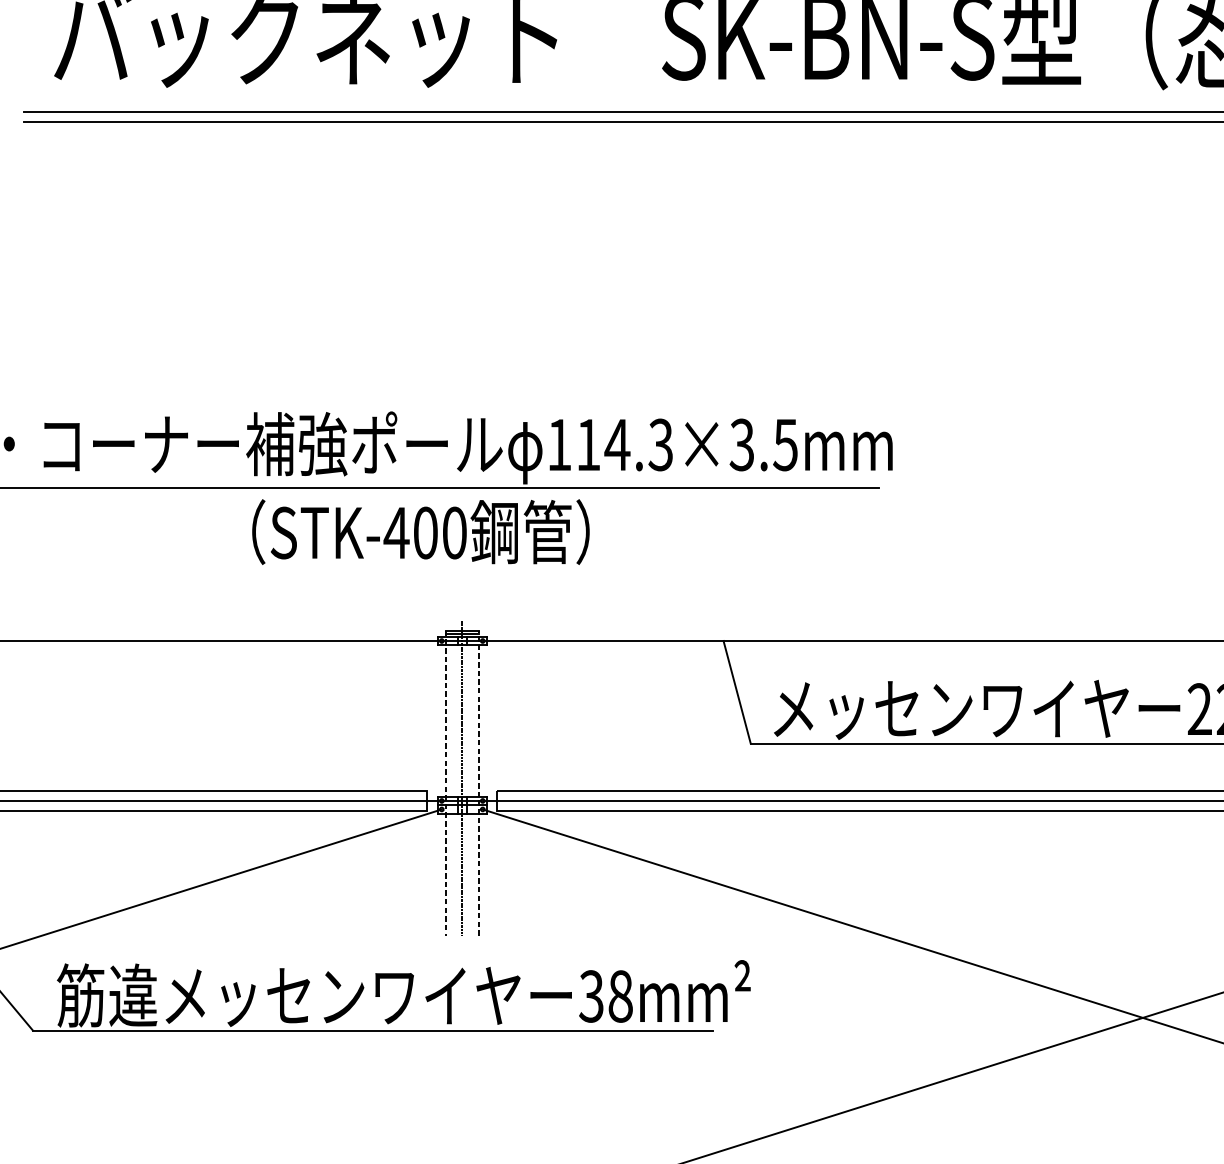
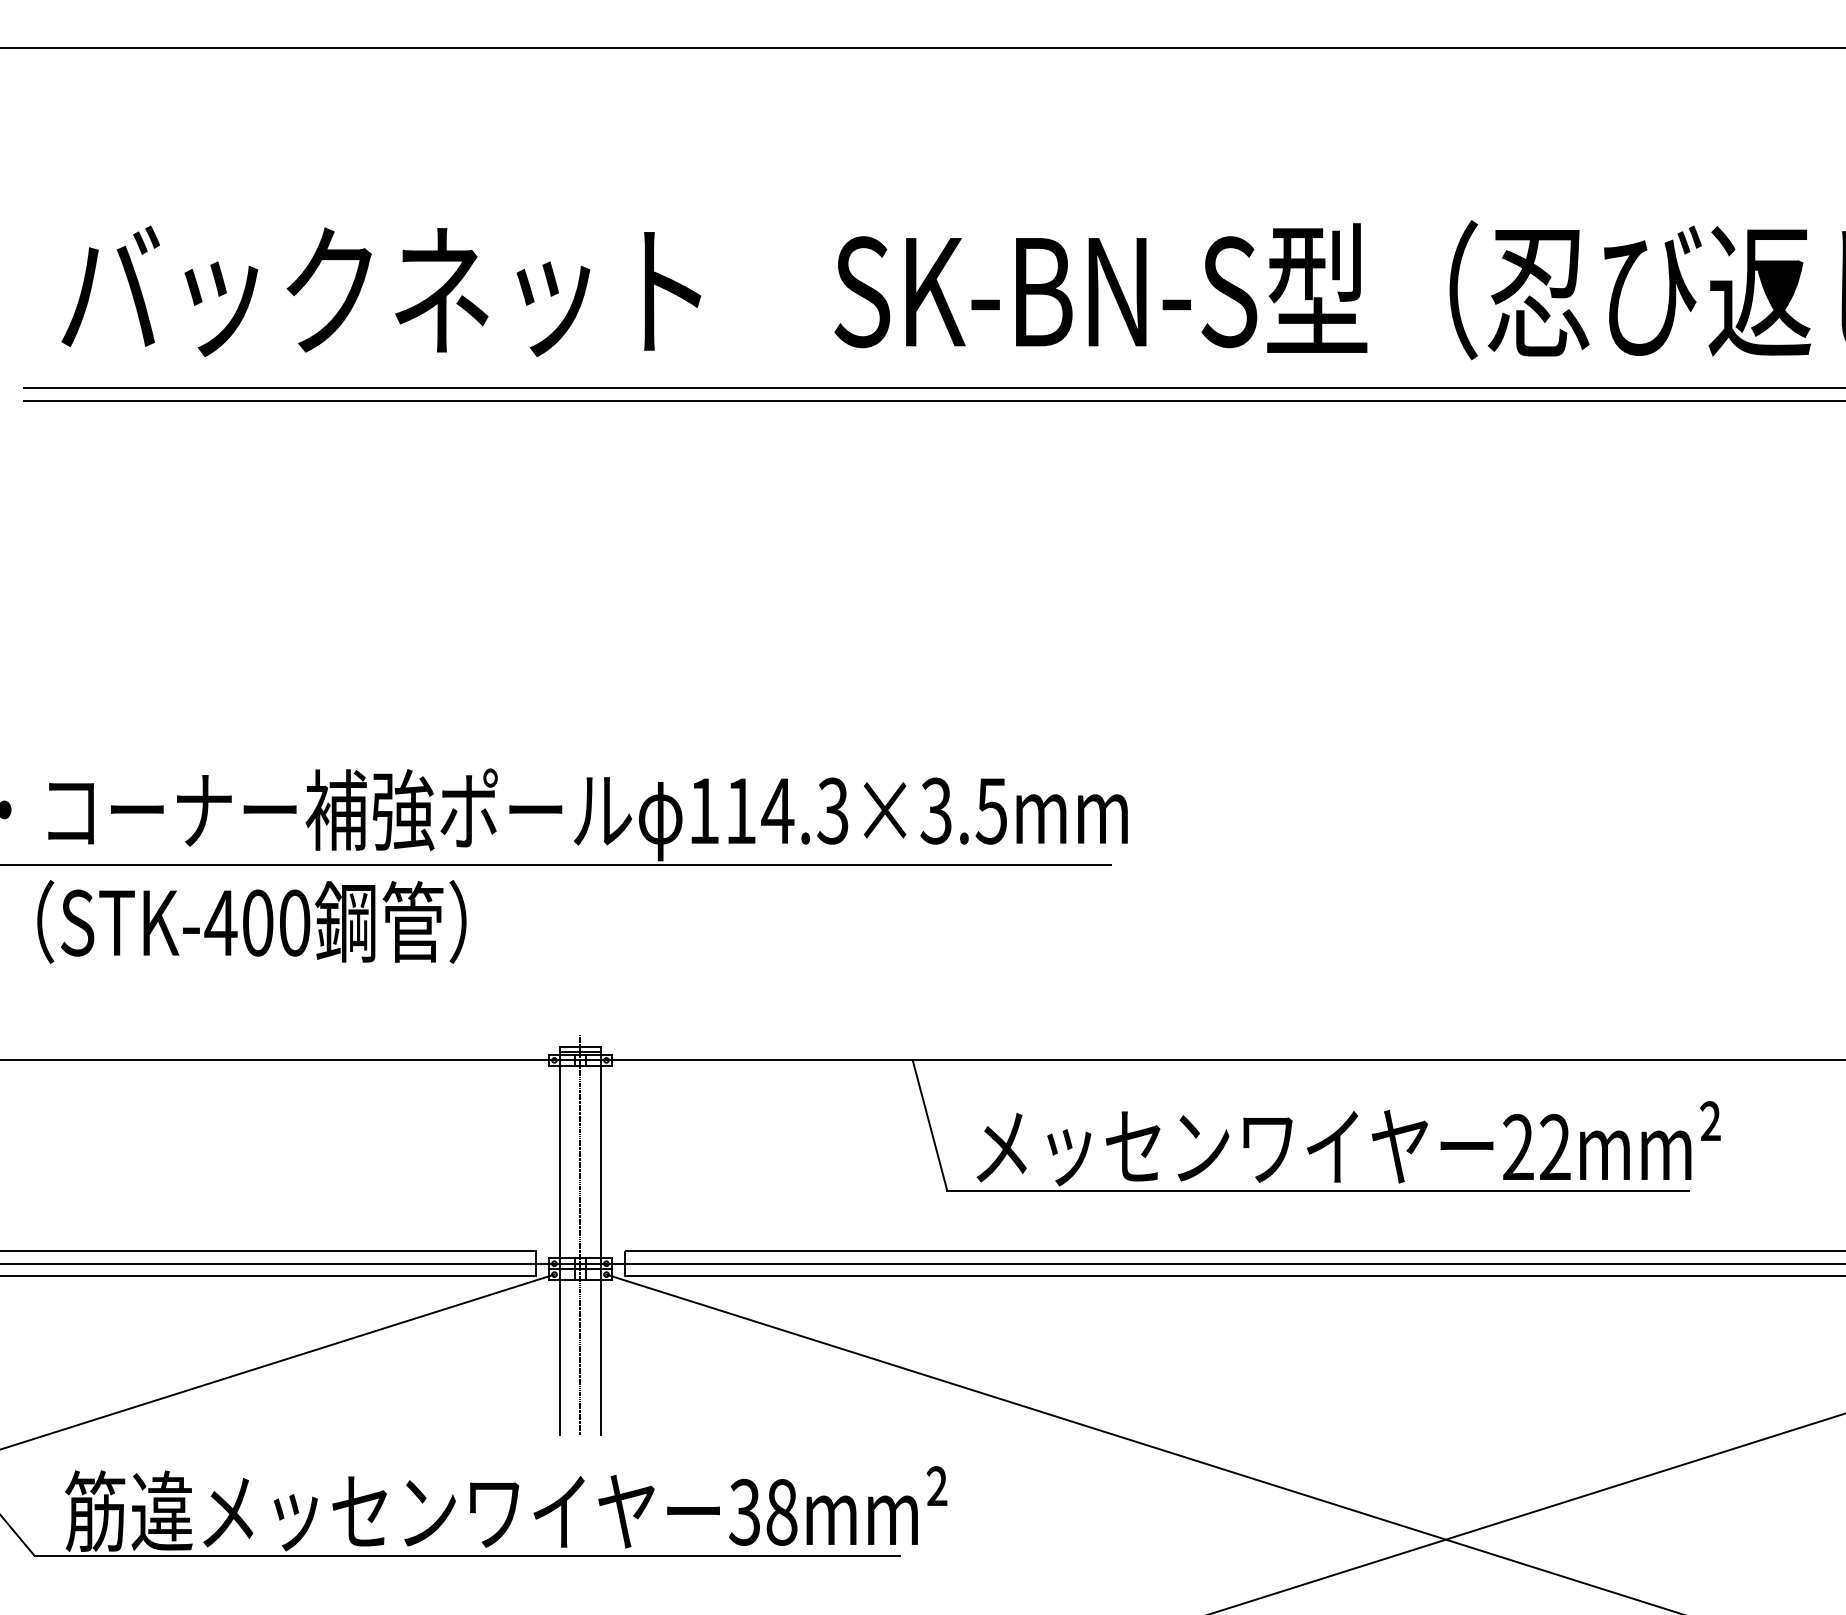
text: (420, 531) -> (251, 921), moved
line: (445, 783) -> (559, 1241), dashed -> solid
line: (478, 783) -> (601, 1241), dashed -> solid

